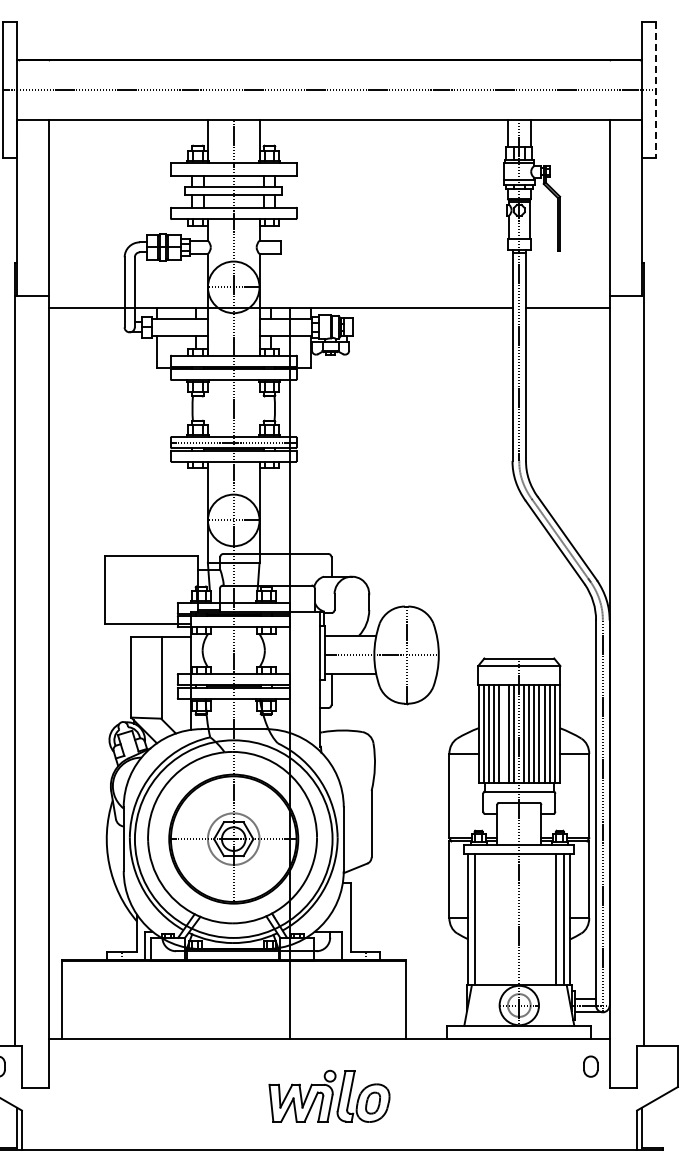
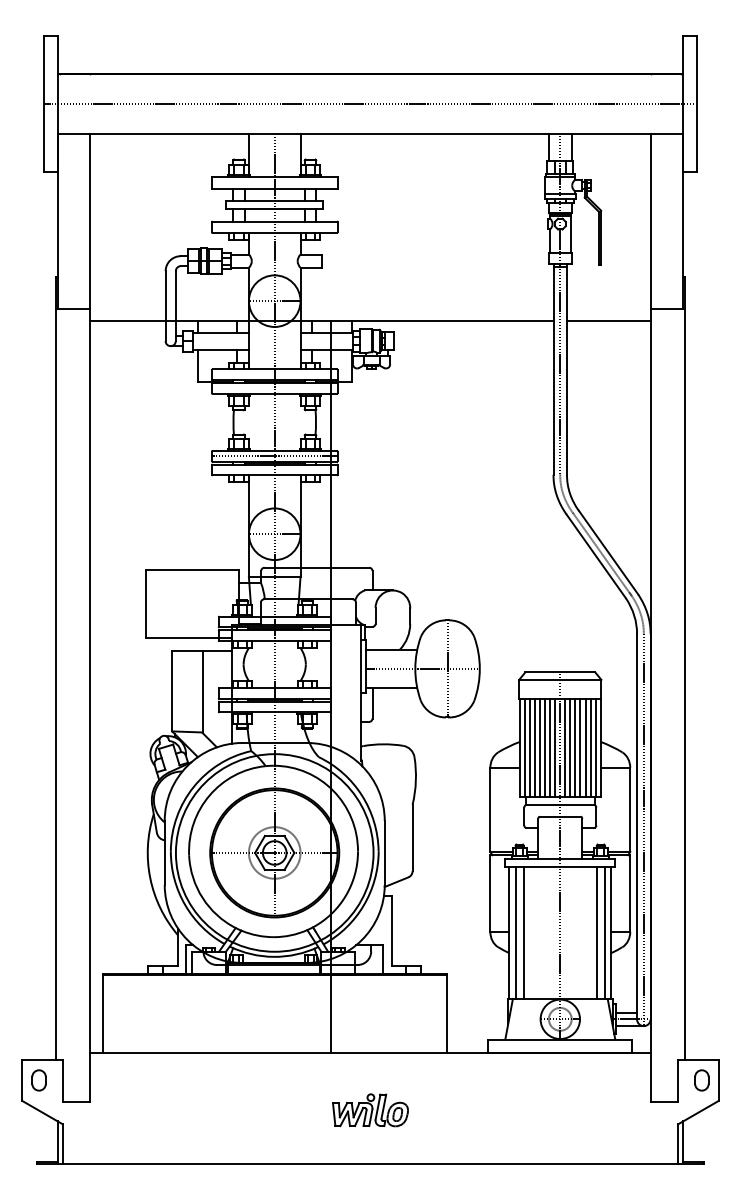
line: (655, 89) -> (696, 103), dashed -> solid
line: (504, 733) -> (545, 747), added
line: (482, 918) -> (523, 932), added
part: (590, 1066) -> (701, 1080), moved
part: (329, 1096) -> (370, 1110), size x0.62

